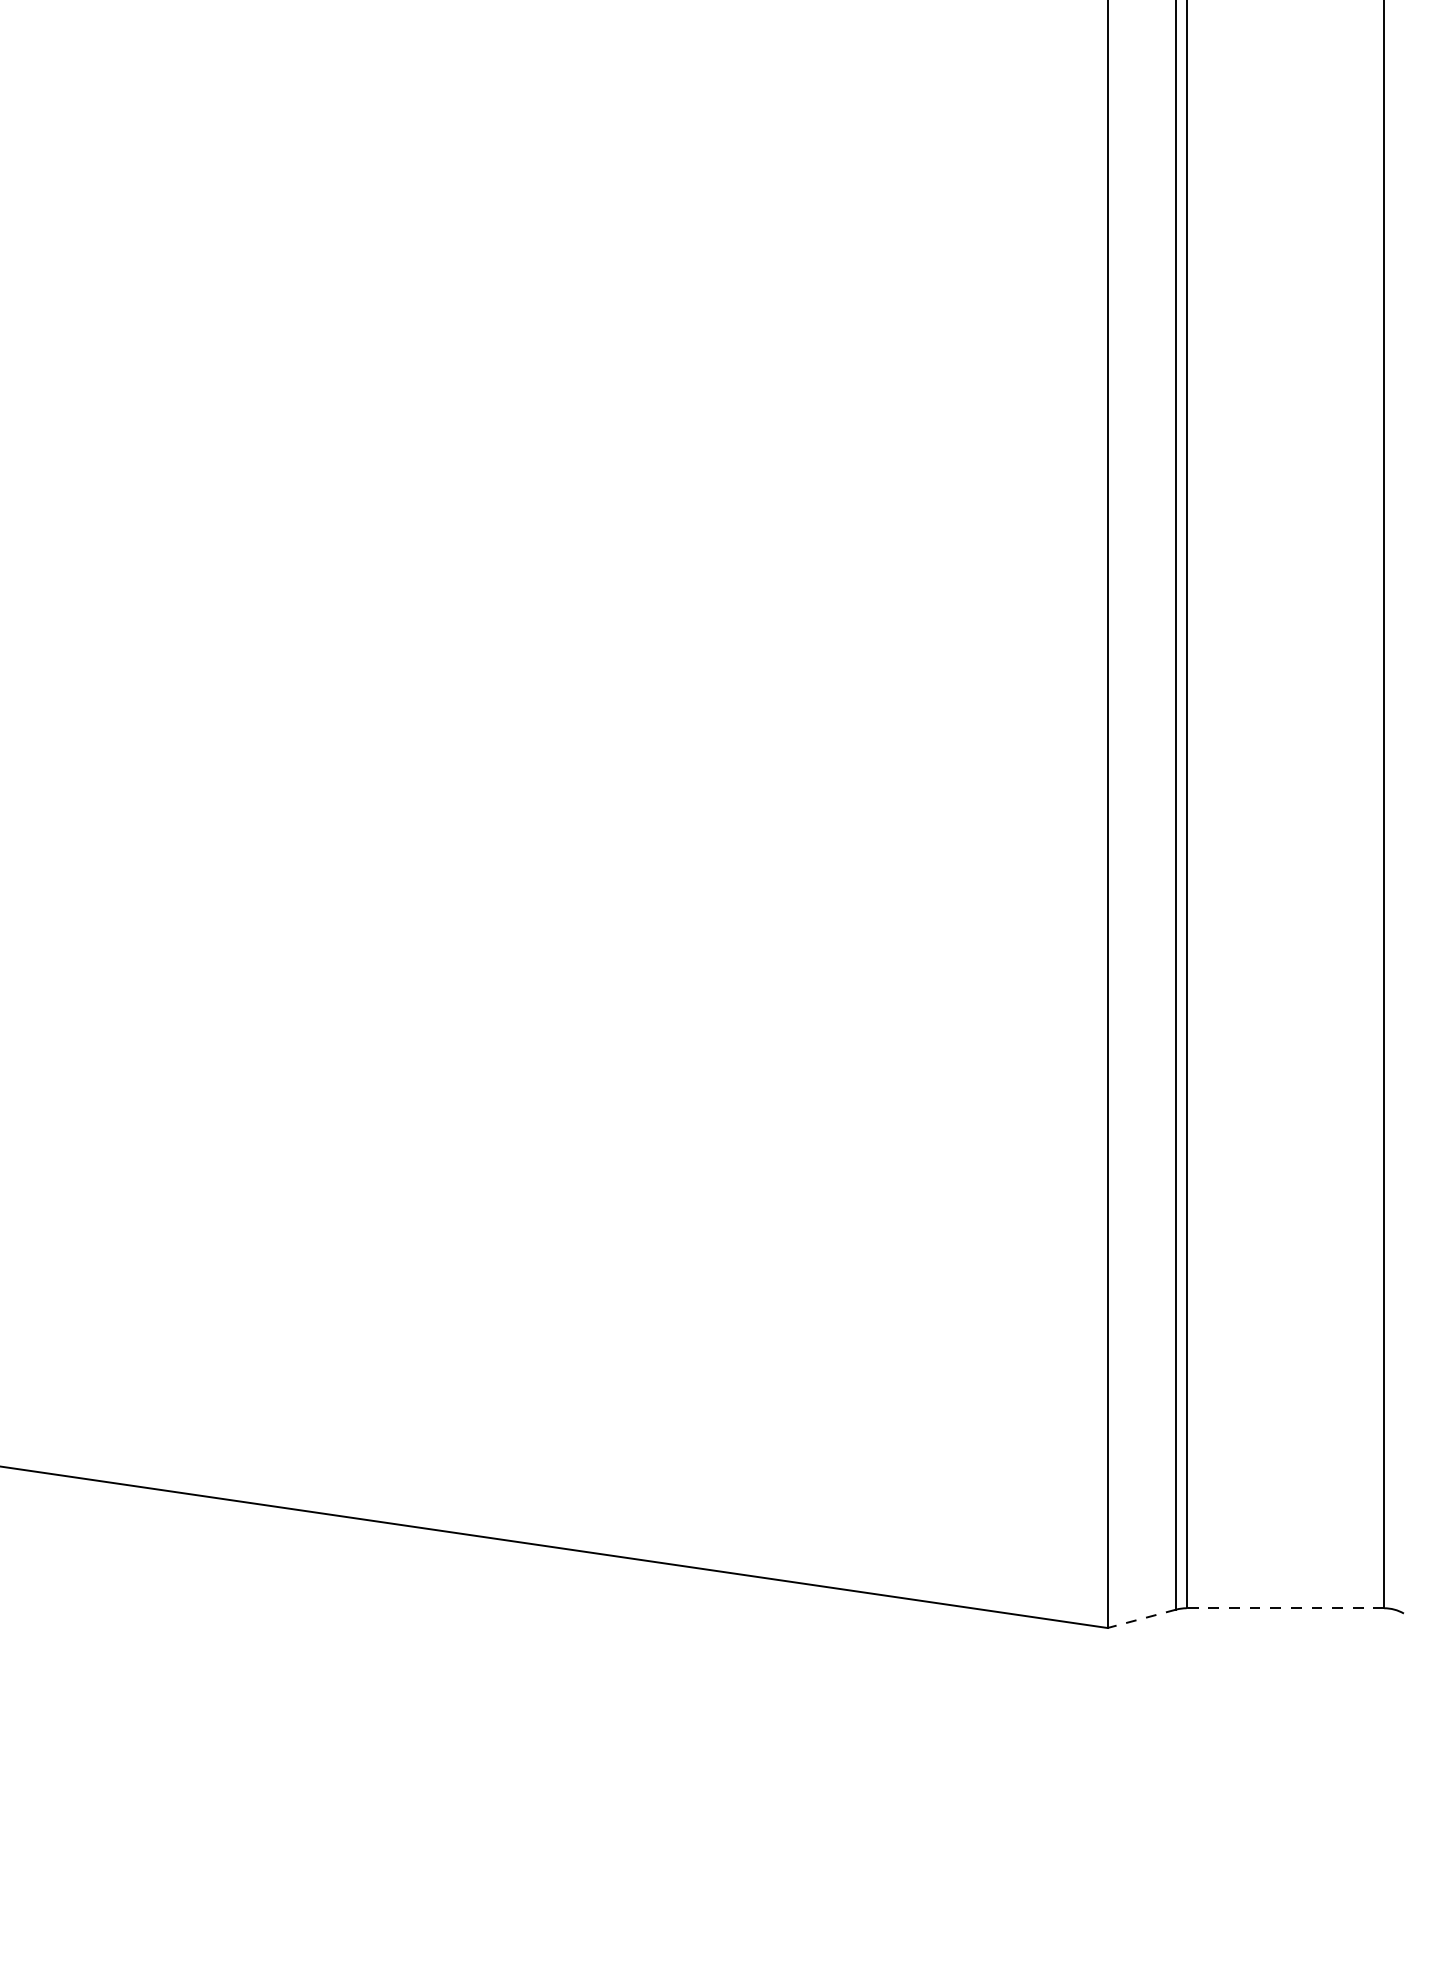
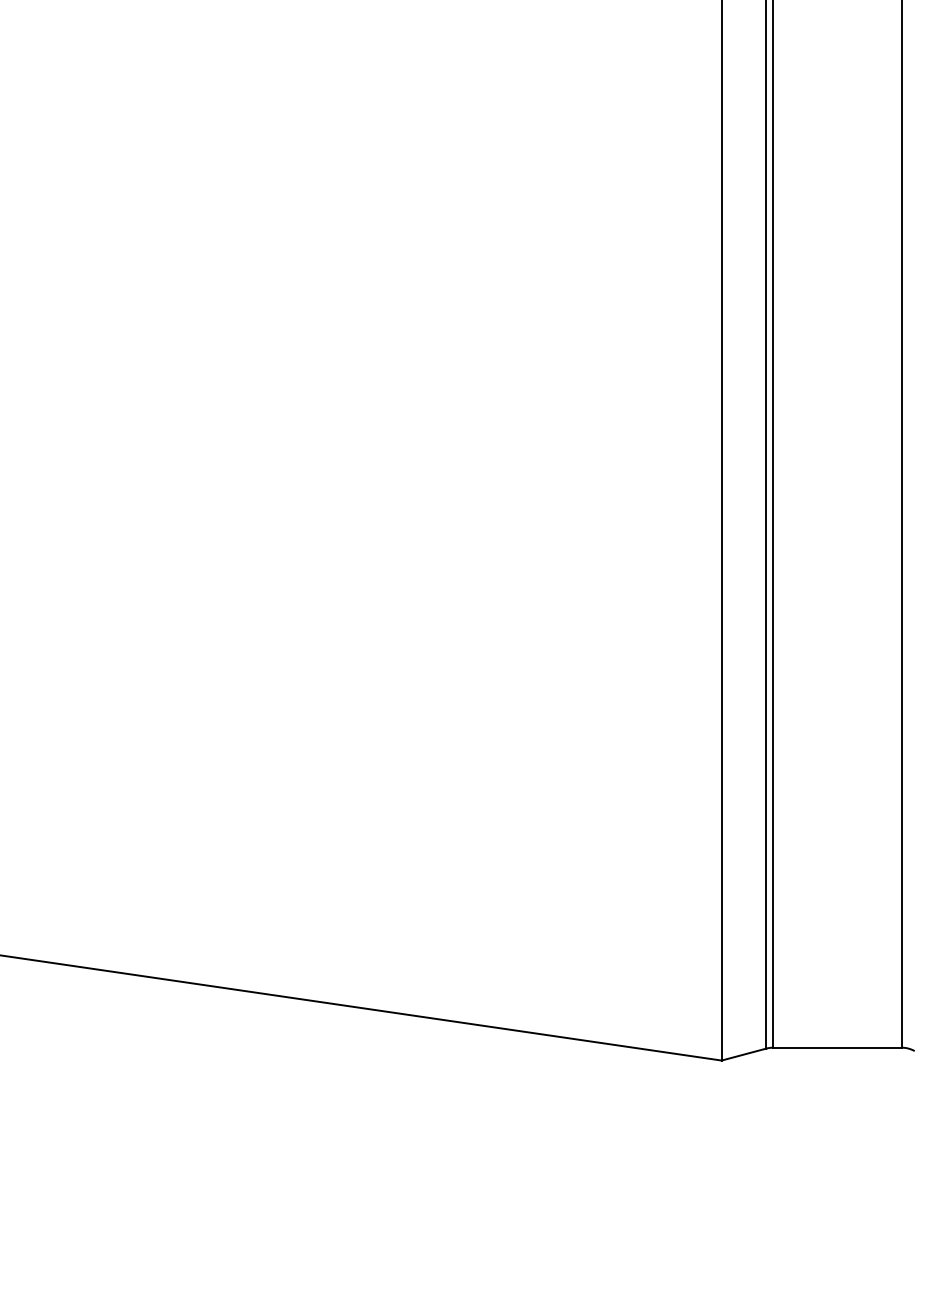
line: (1283, 1607) -> (836, 1047), dashed -> solid
line: (1141, 1618) -> (743, 1054), dashed -> solid

